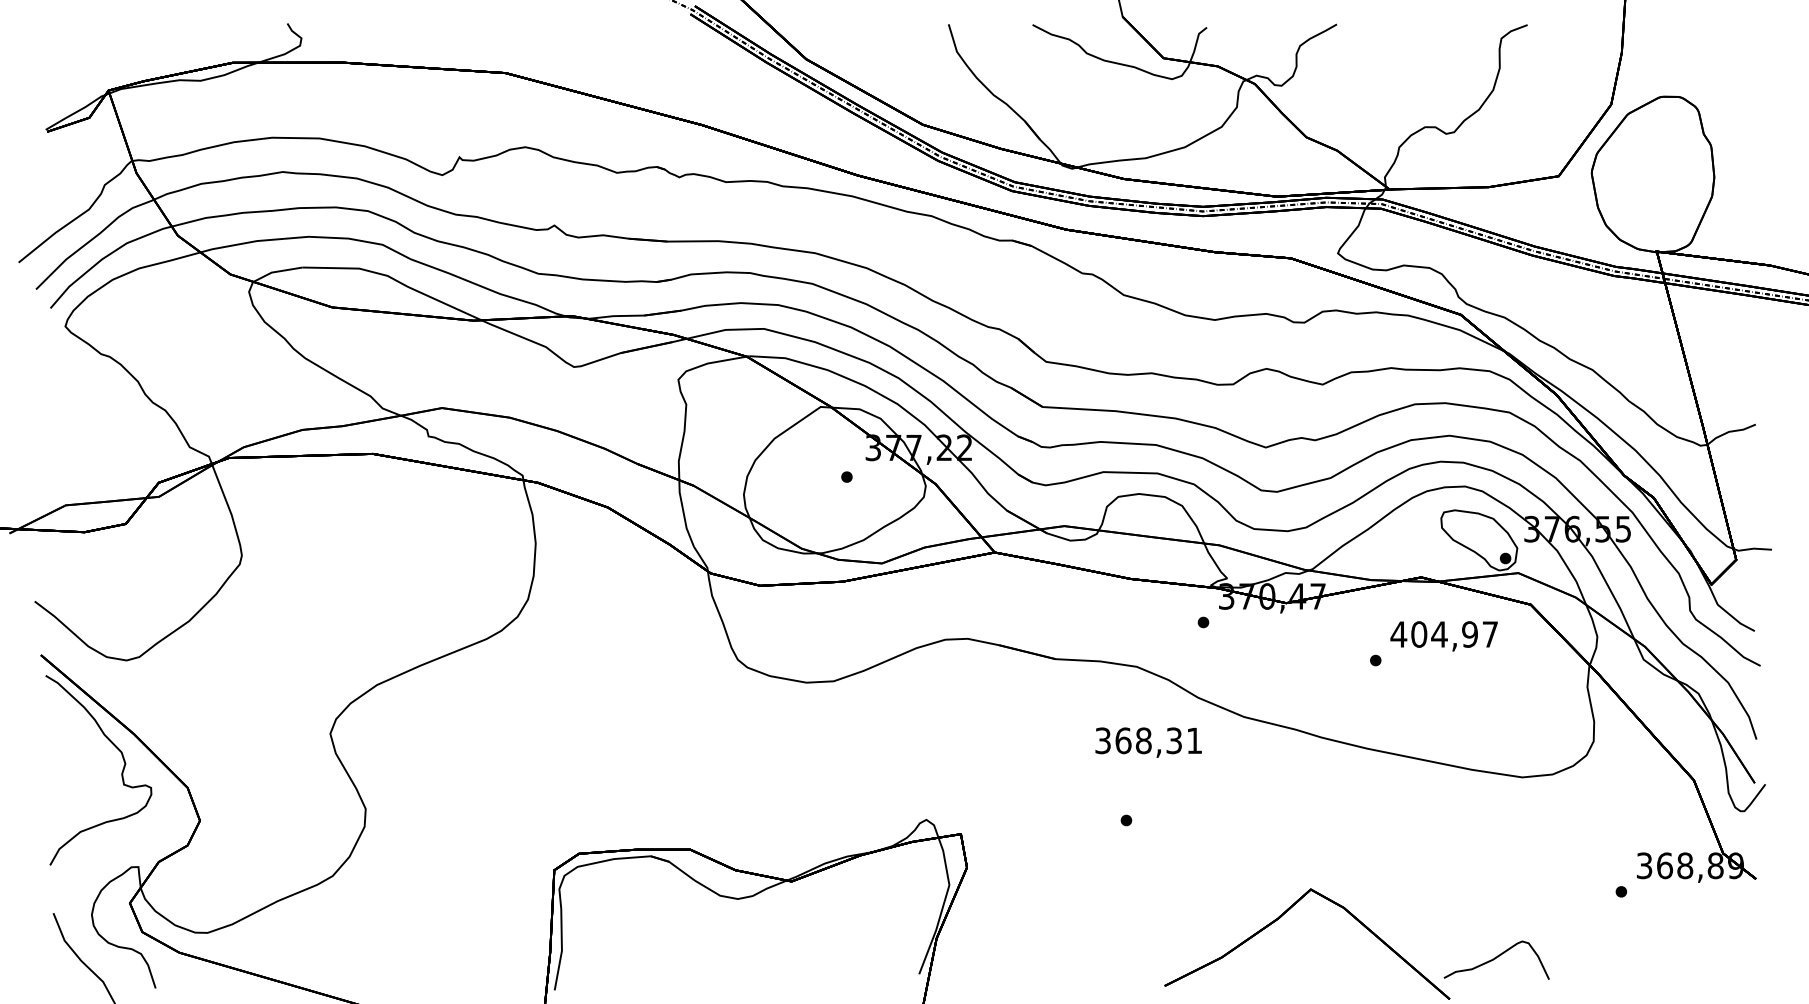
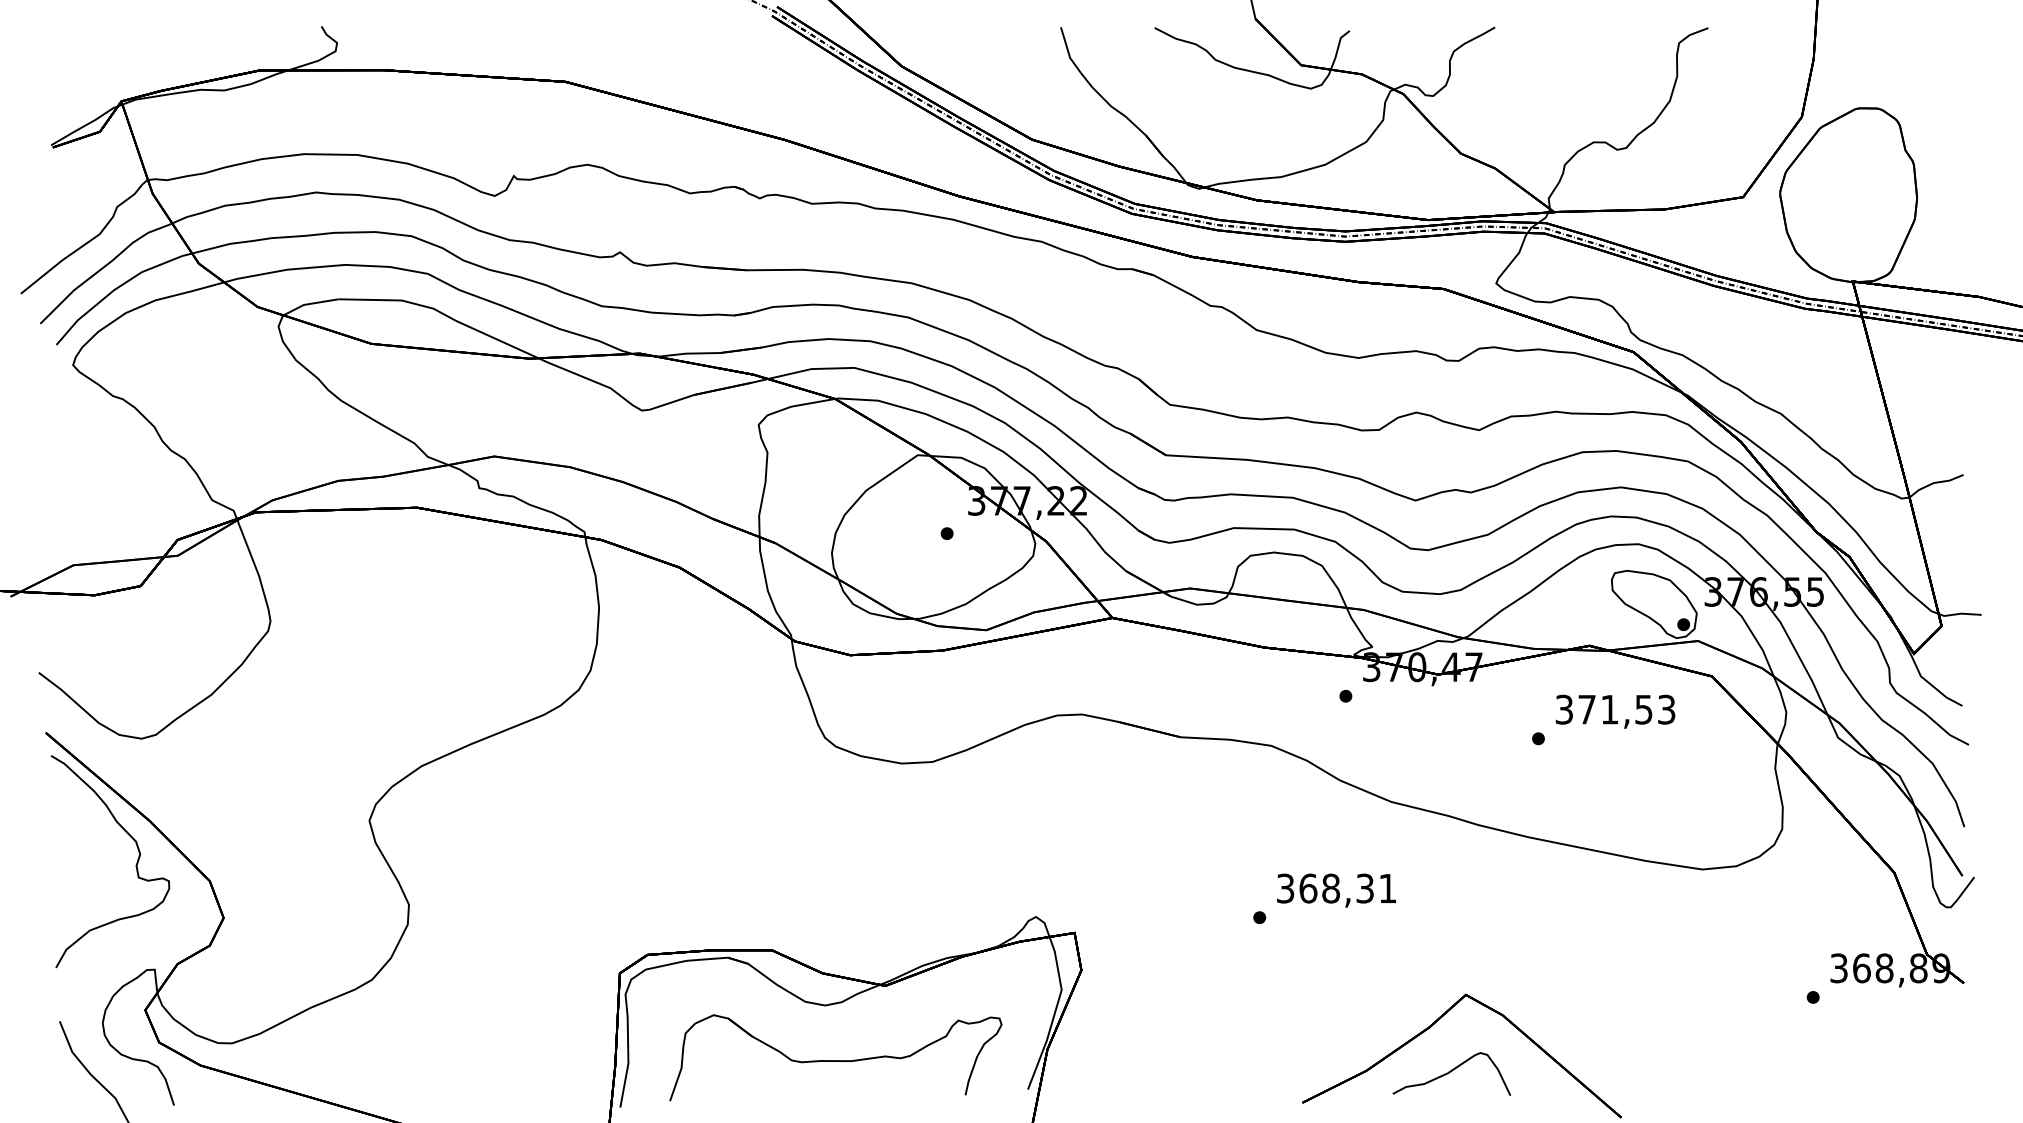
text: (1443, 634) -> (1614, 709), 404,97 -> 371,53
text: (1148, 742) -> (1336, 890), moved
part: (747, 945) -> (835, 1057), added
curve: (1495, 958) -> (1450, 1072), moved

